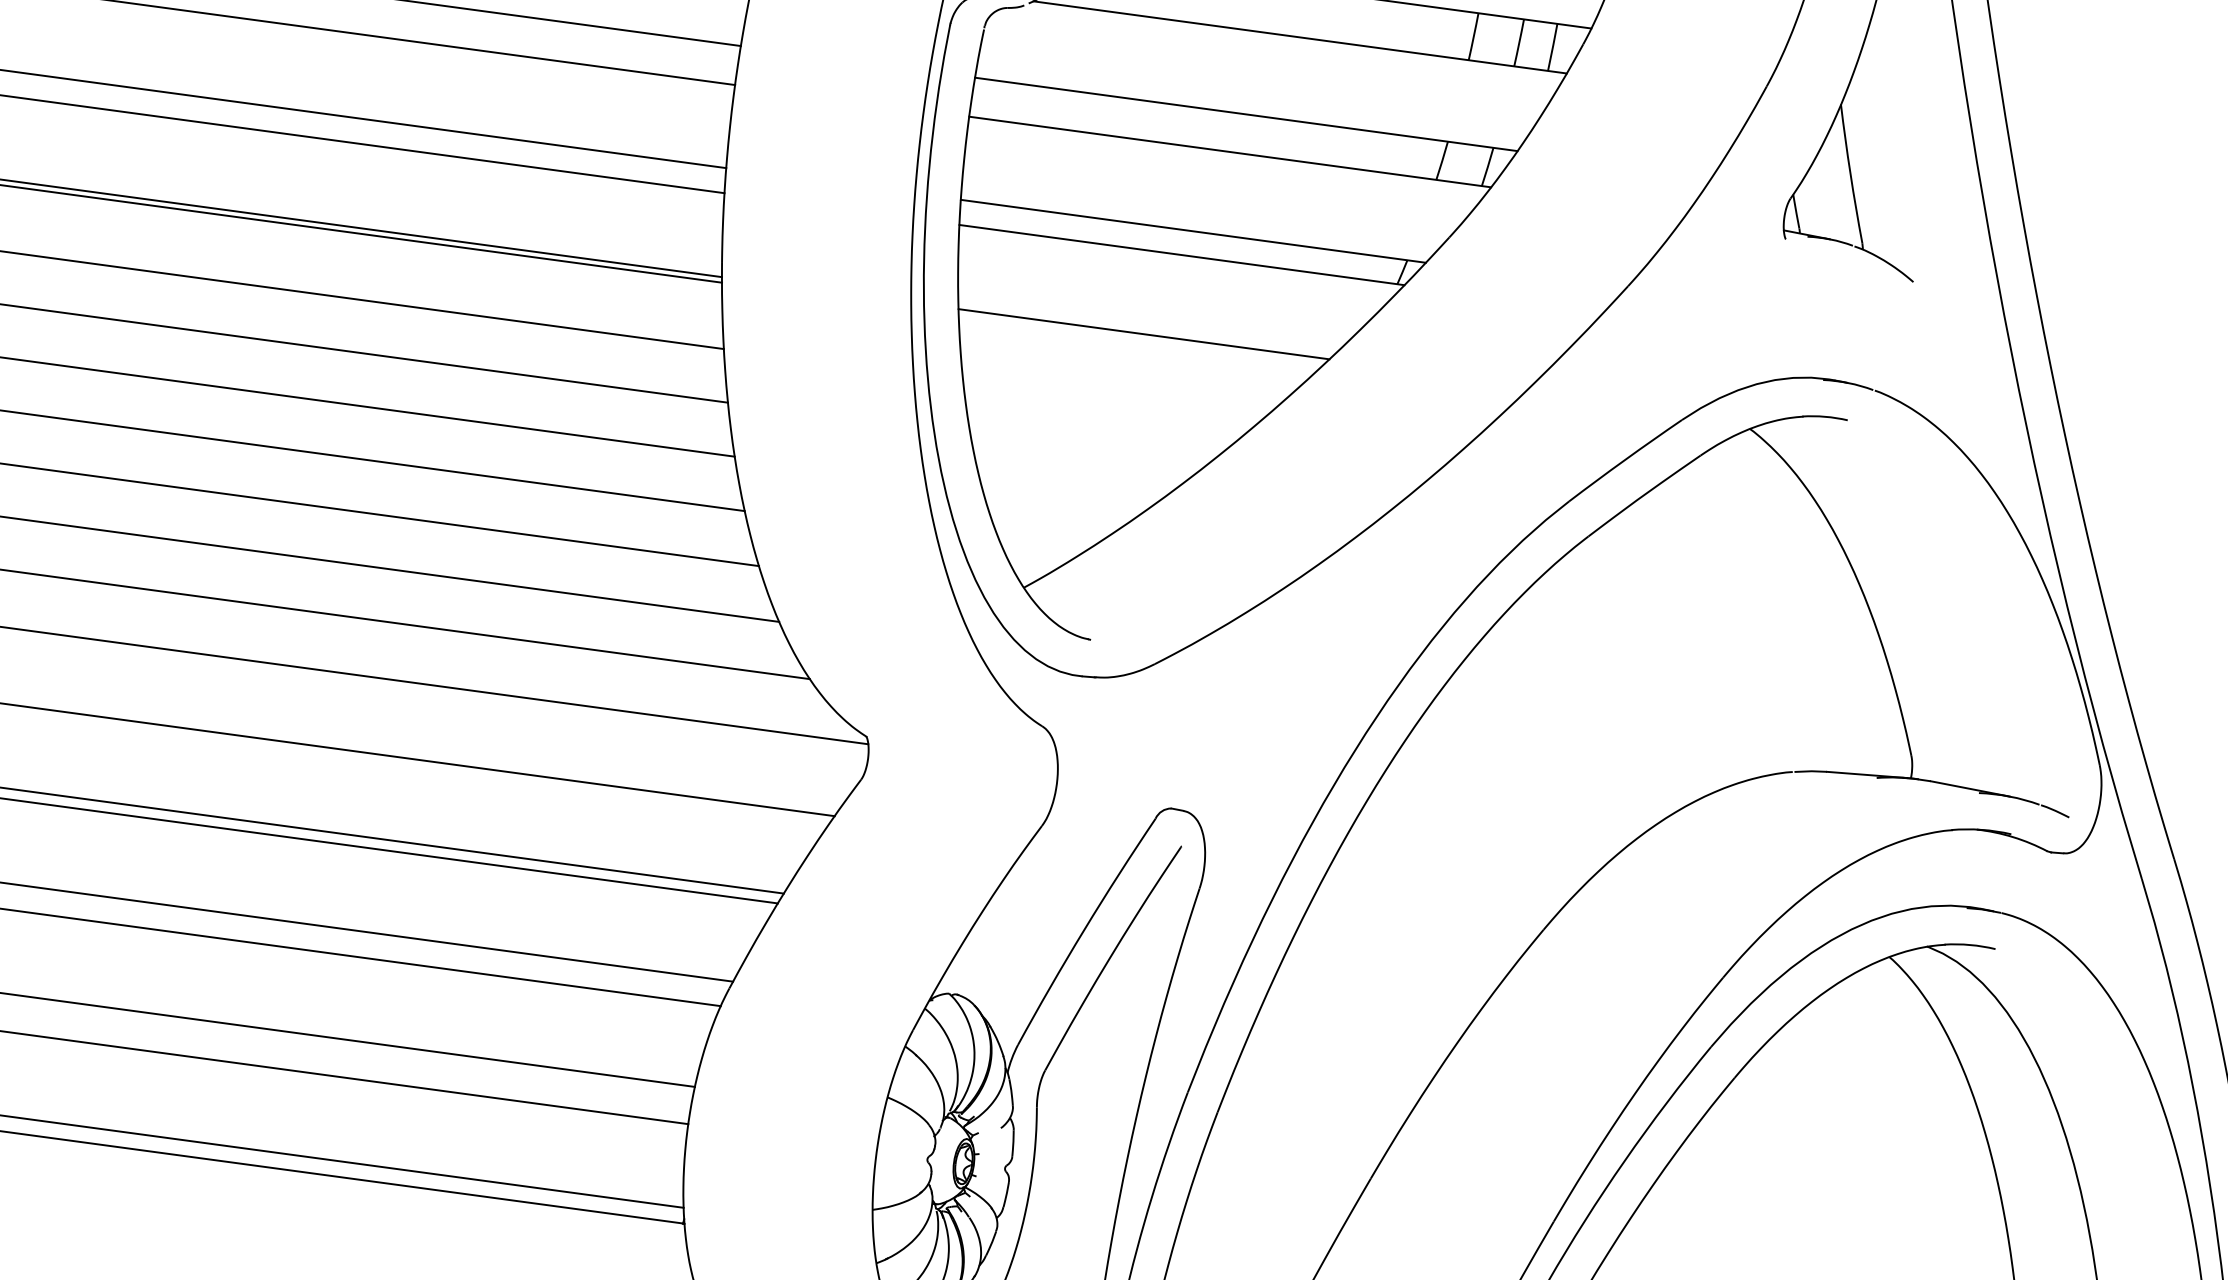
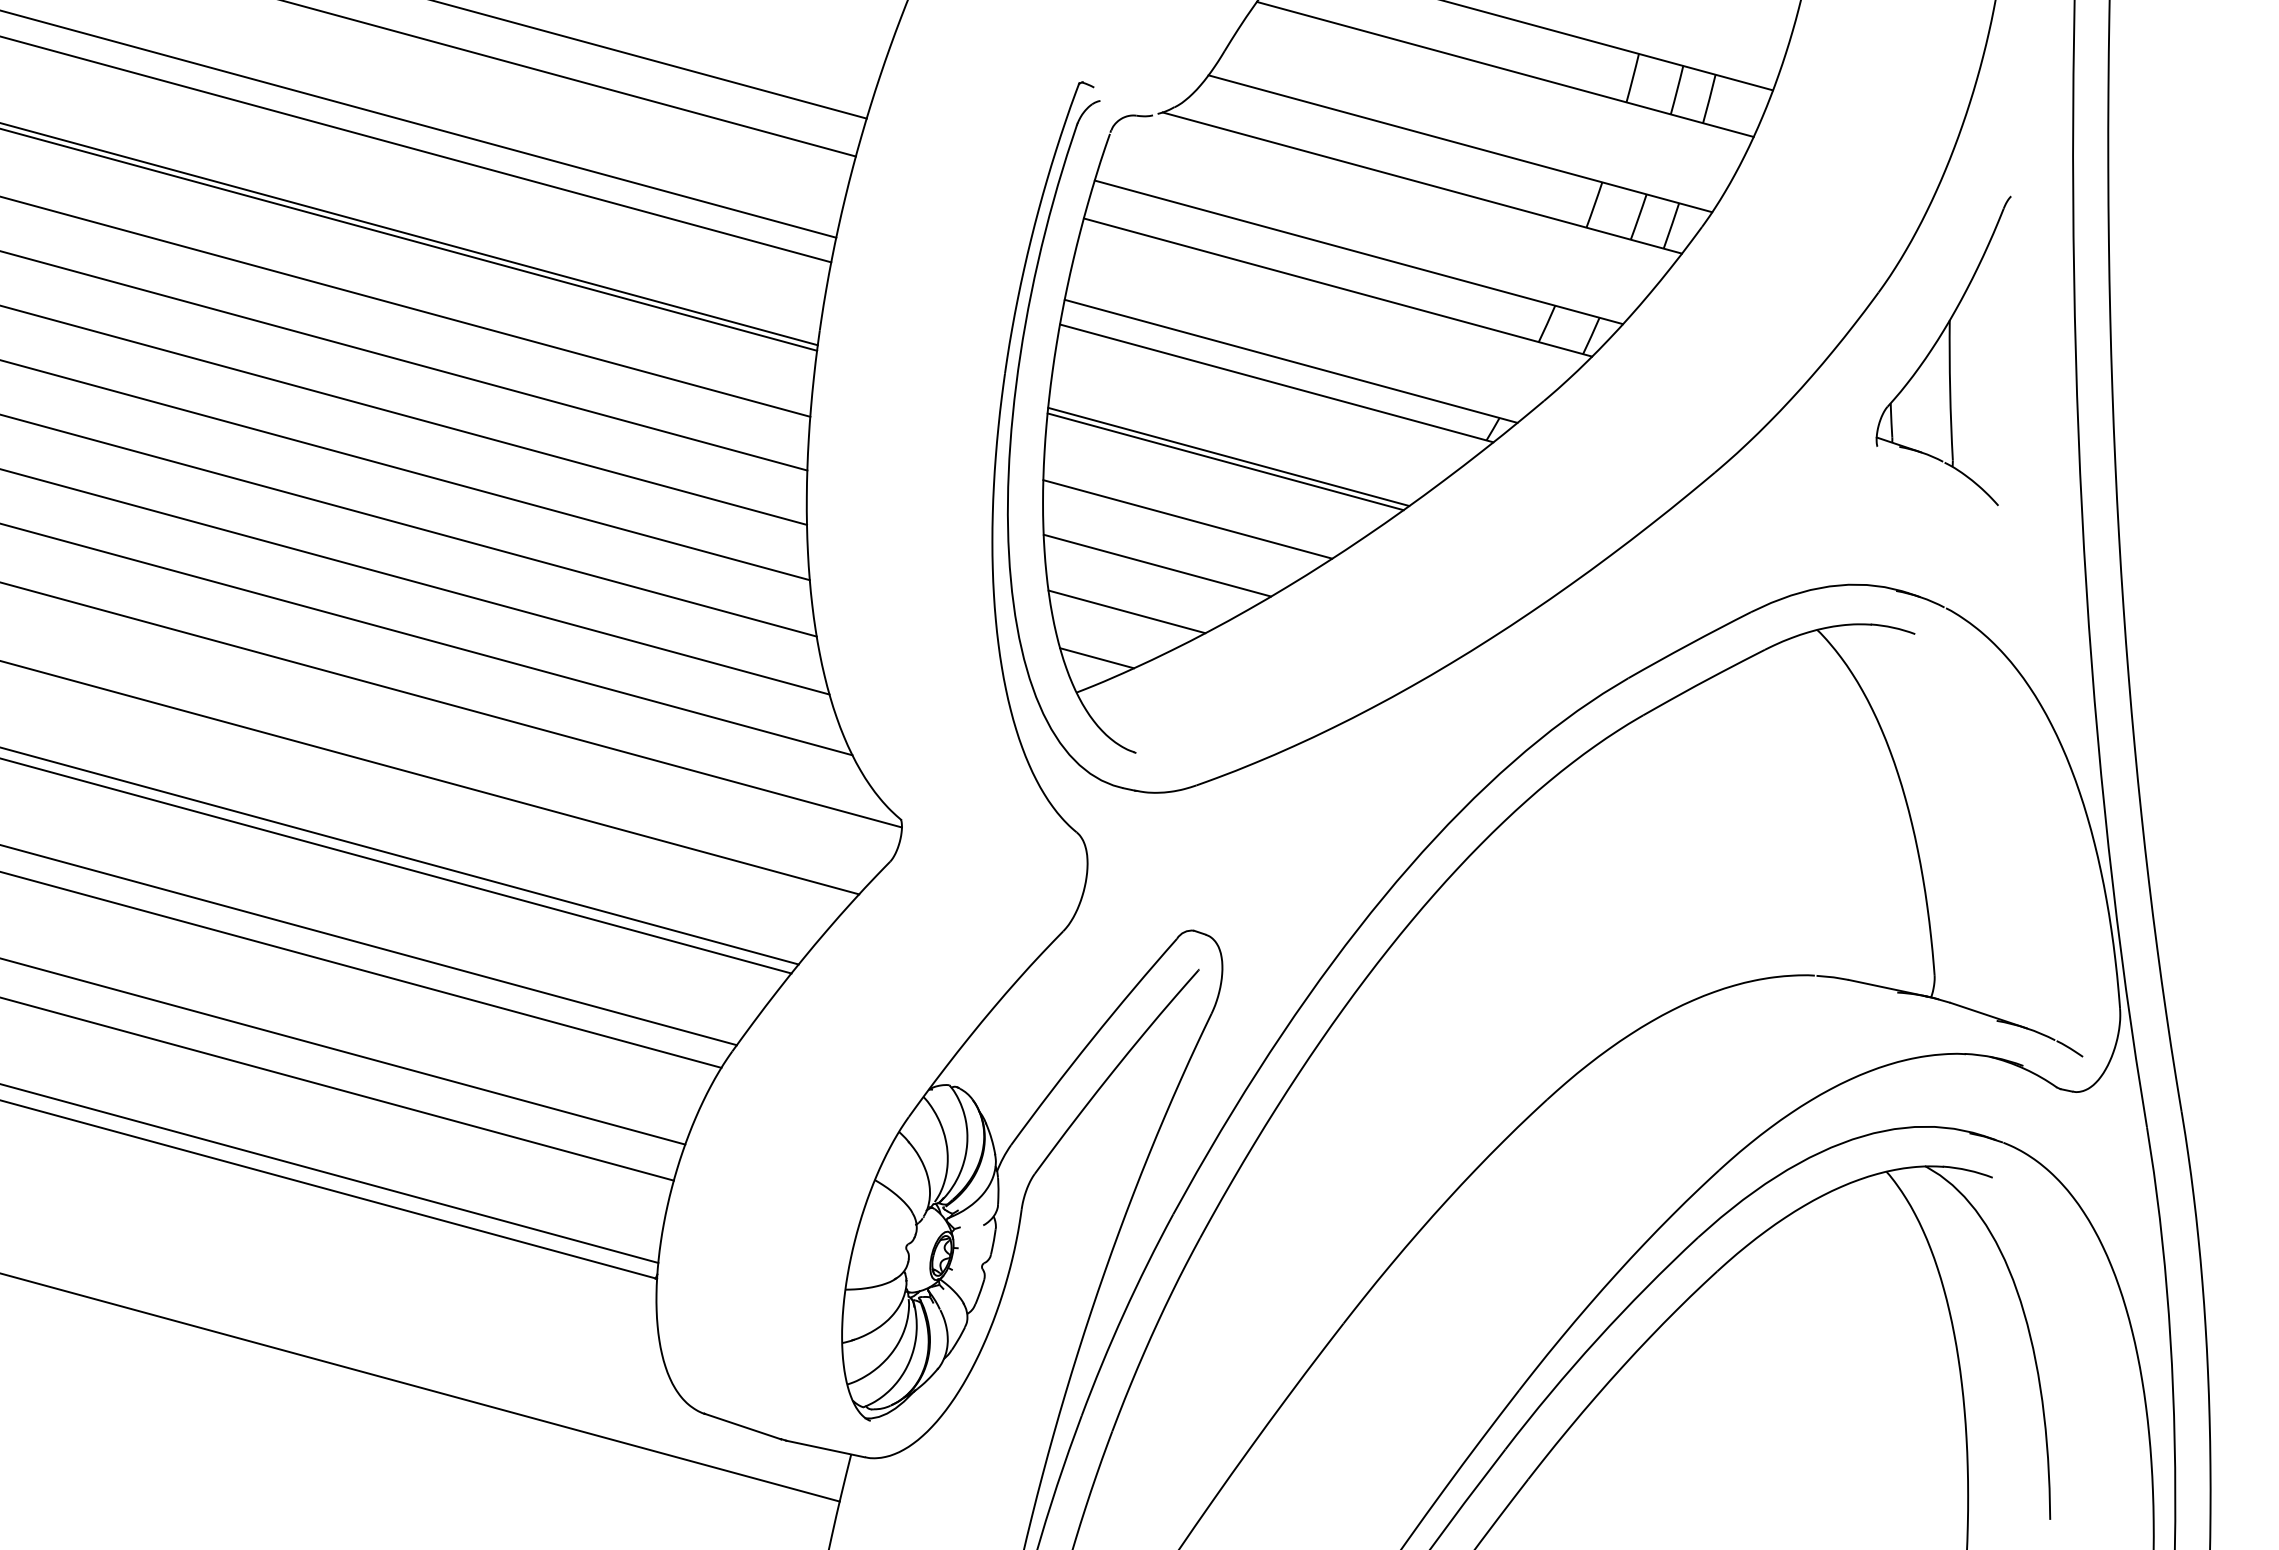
line: (1141, 339) -> (1225, 461), added
line: (1111, 401) -> (1187, 519), added
line: (1086, 451) -> (1156, 565), added
line: (1062, 500) -> (1126, 611), added
line: (1040, 551) -> (1097, 658), added

